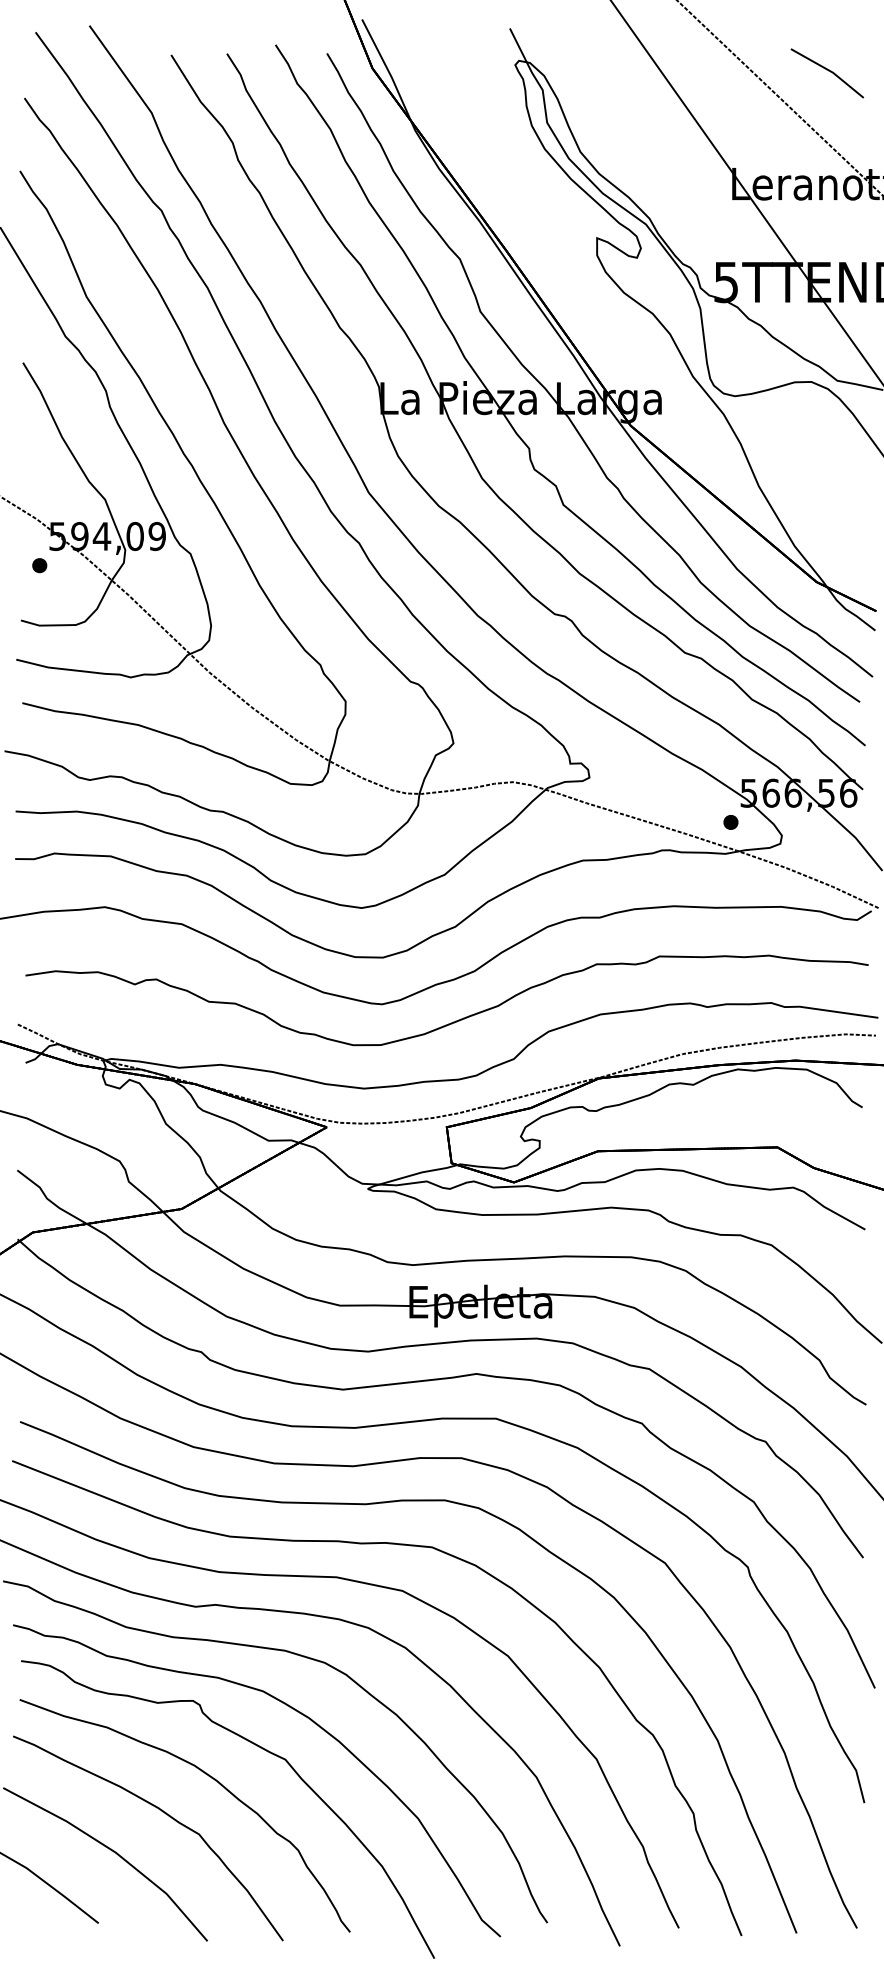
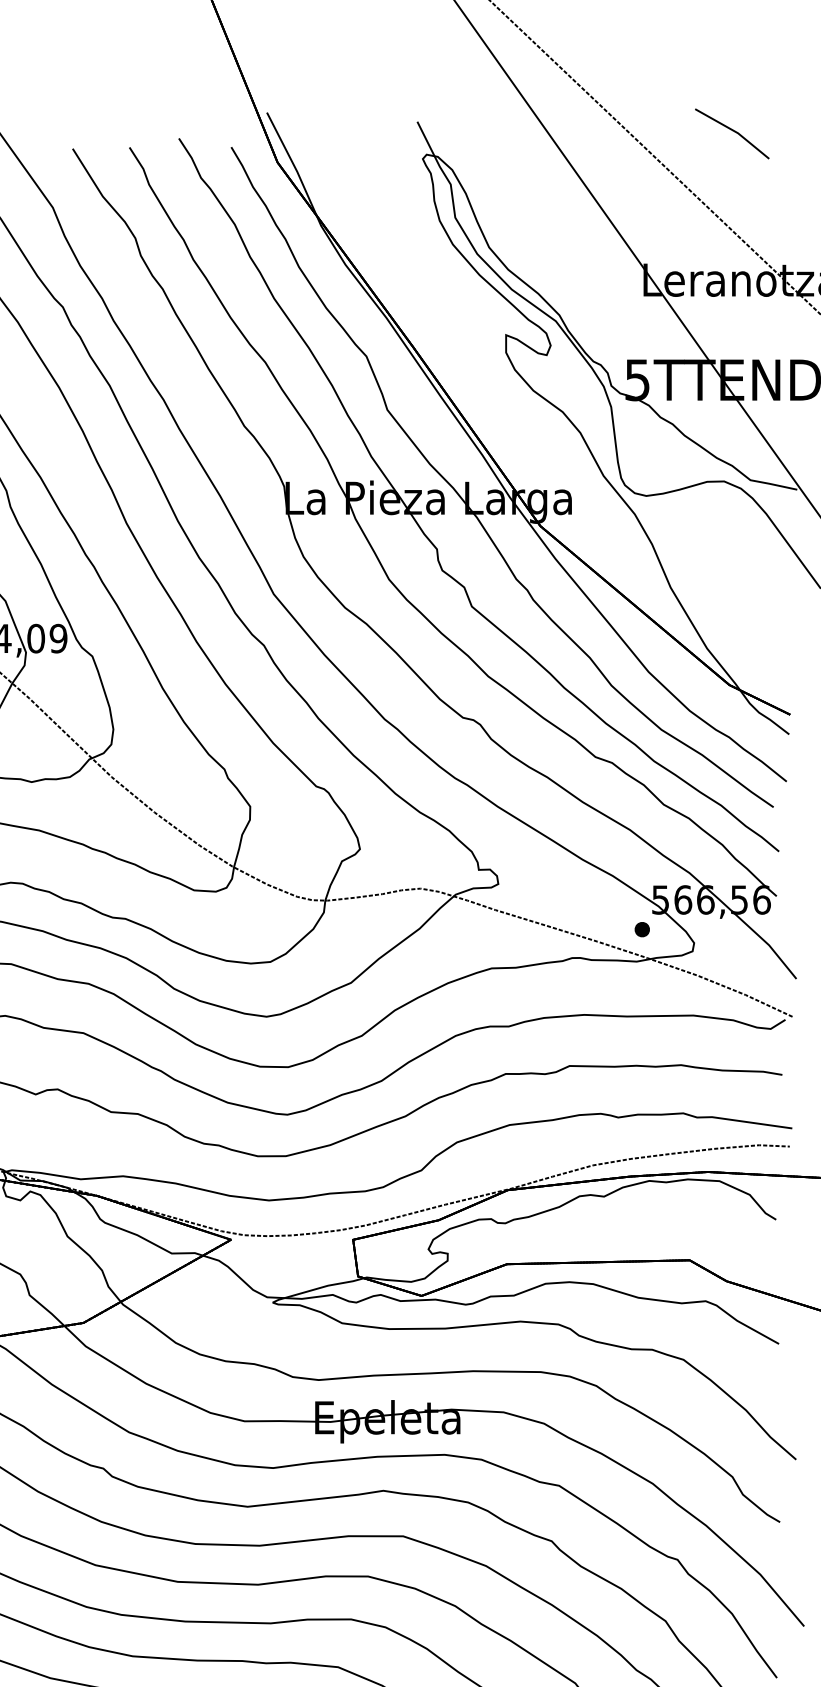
line: (828, 71) -> (733, 131), moved

